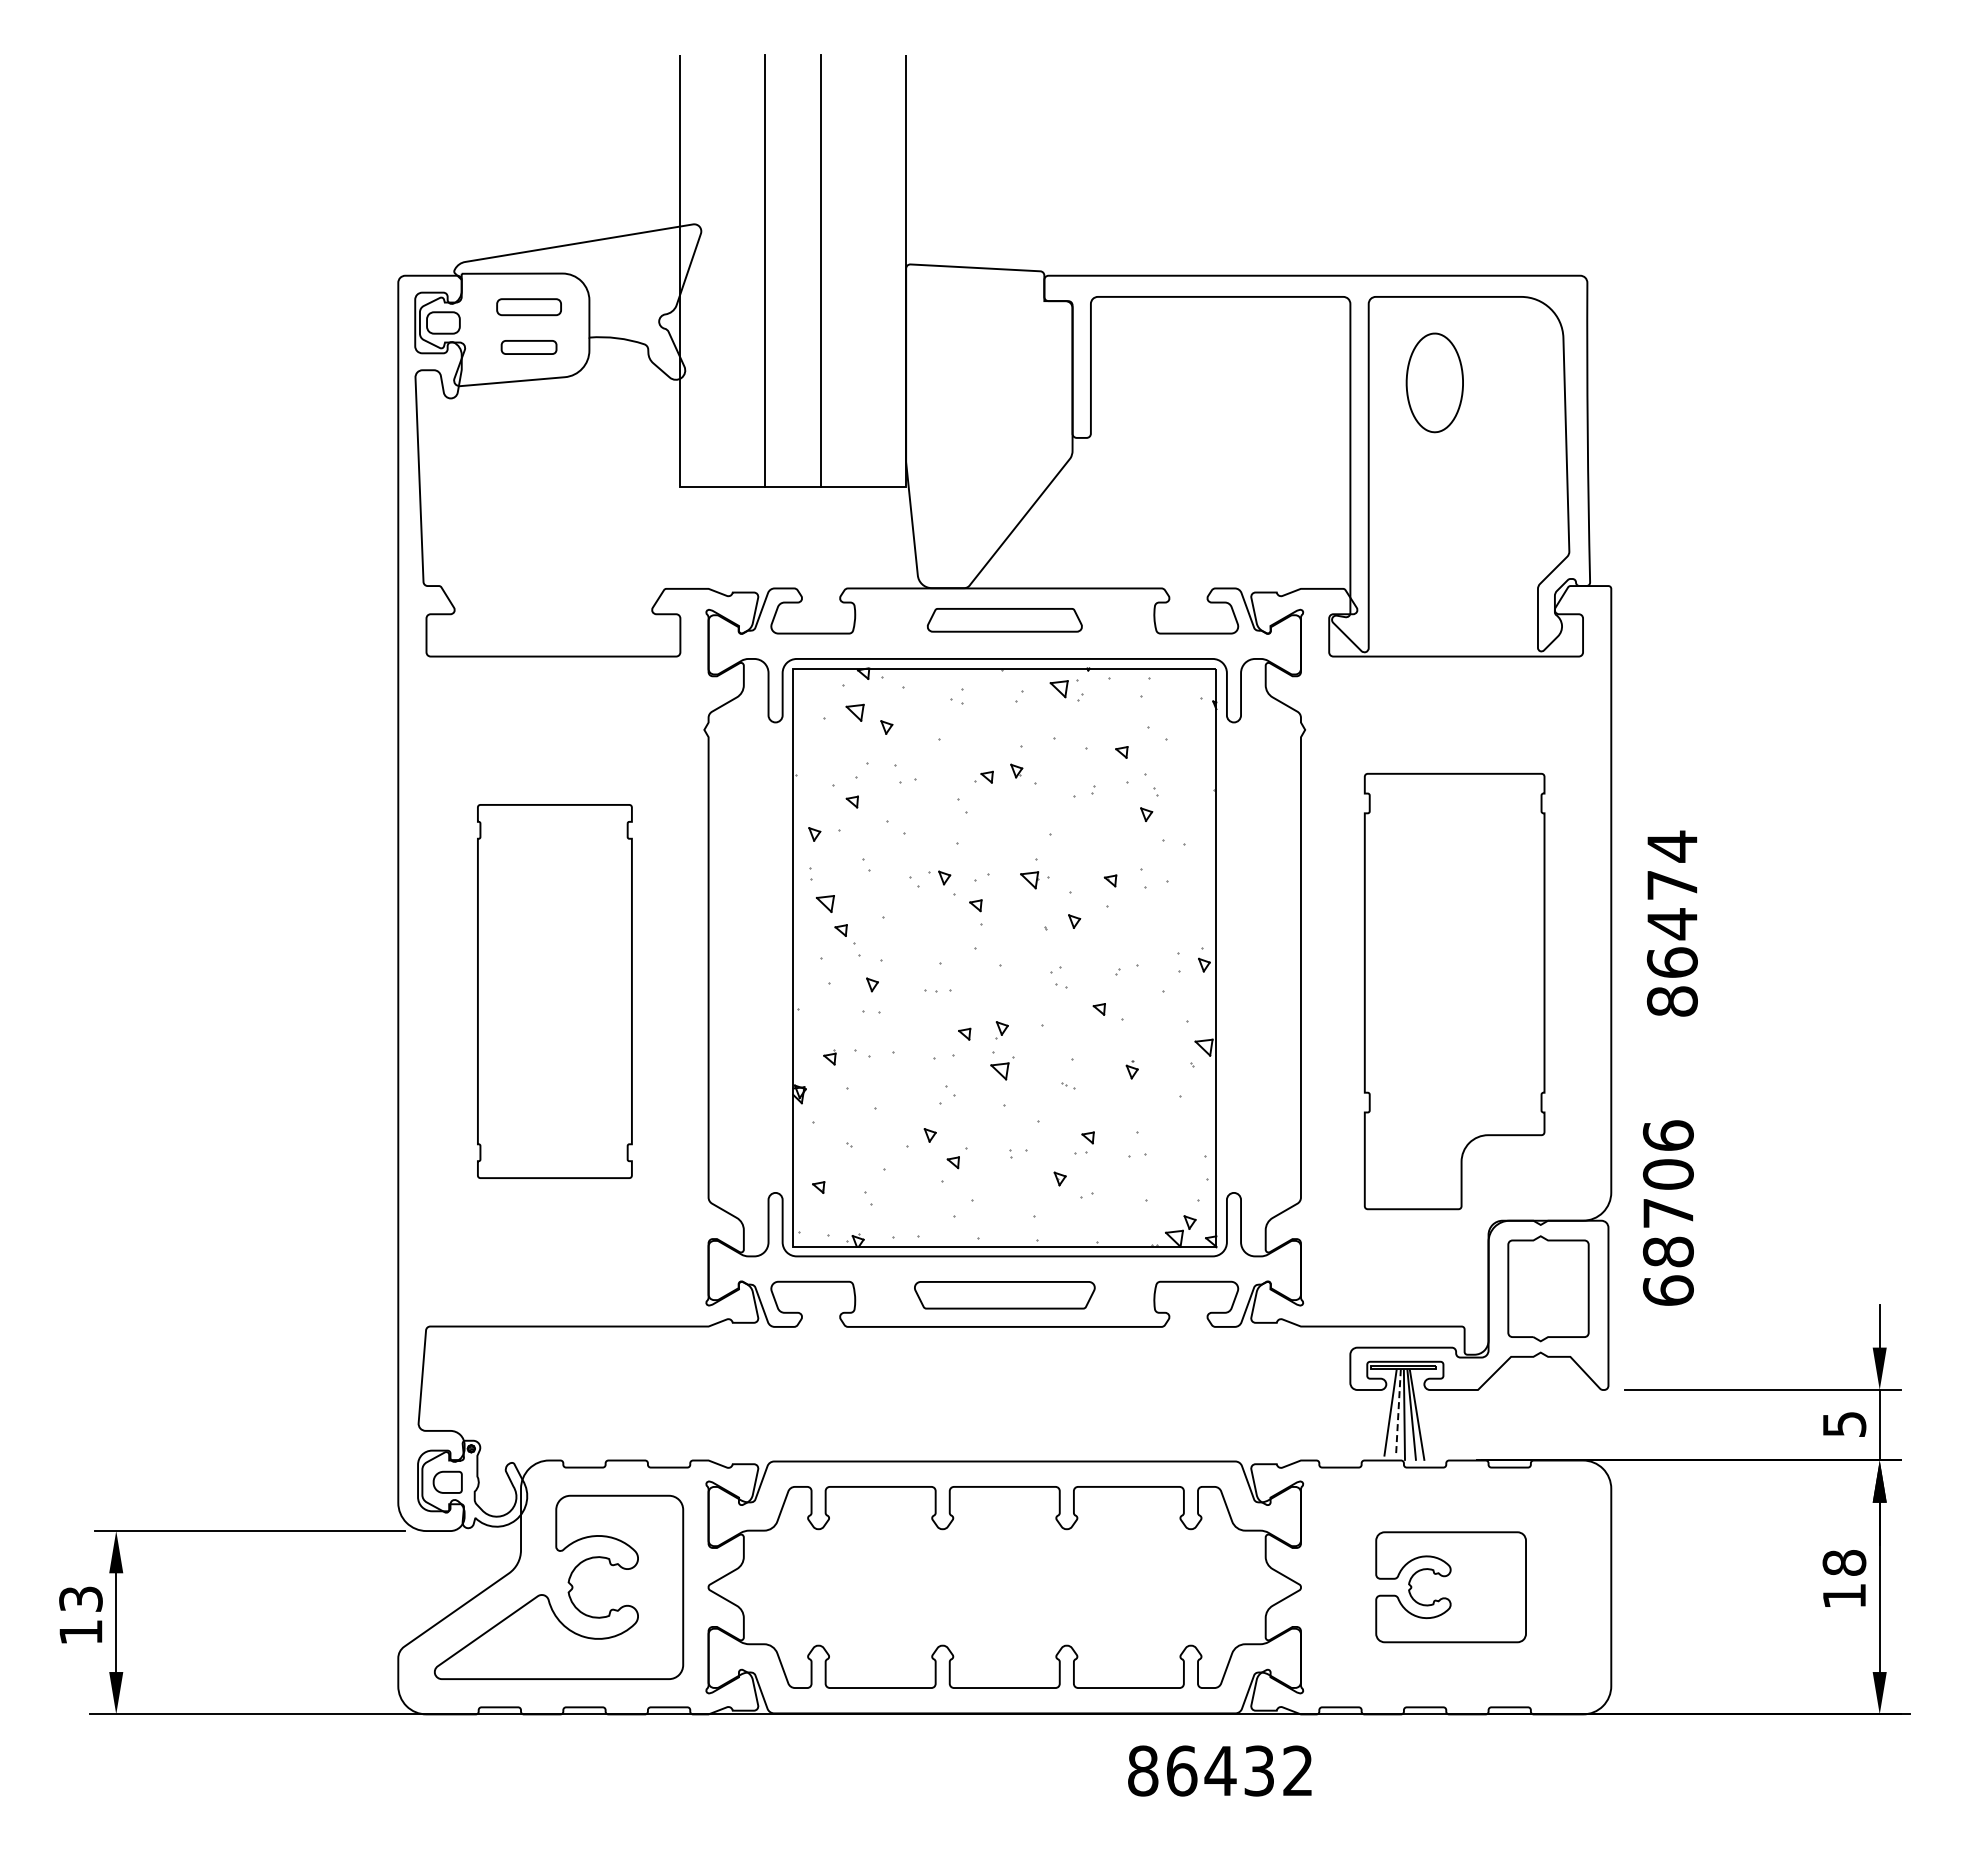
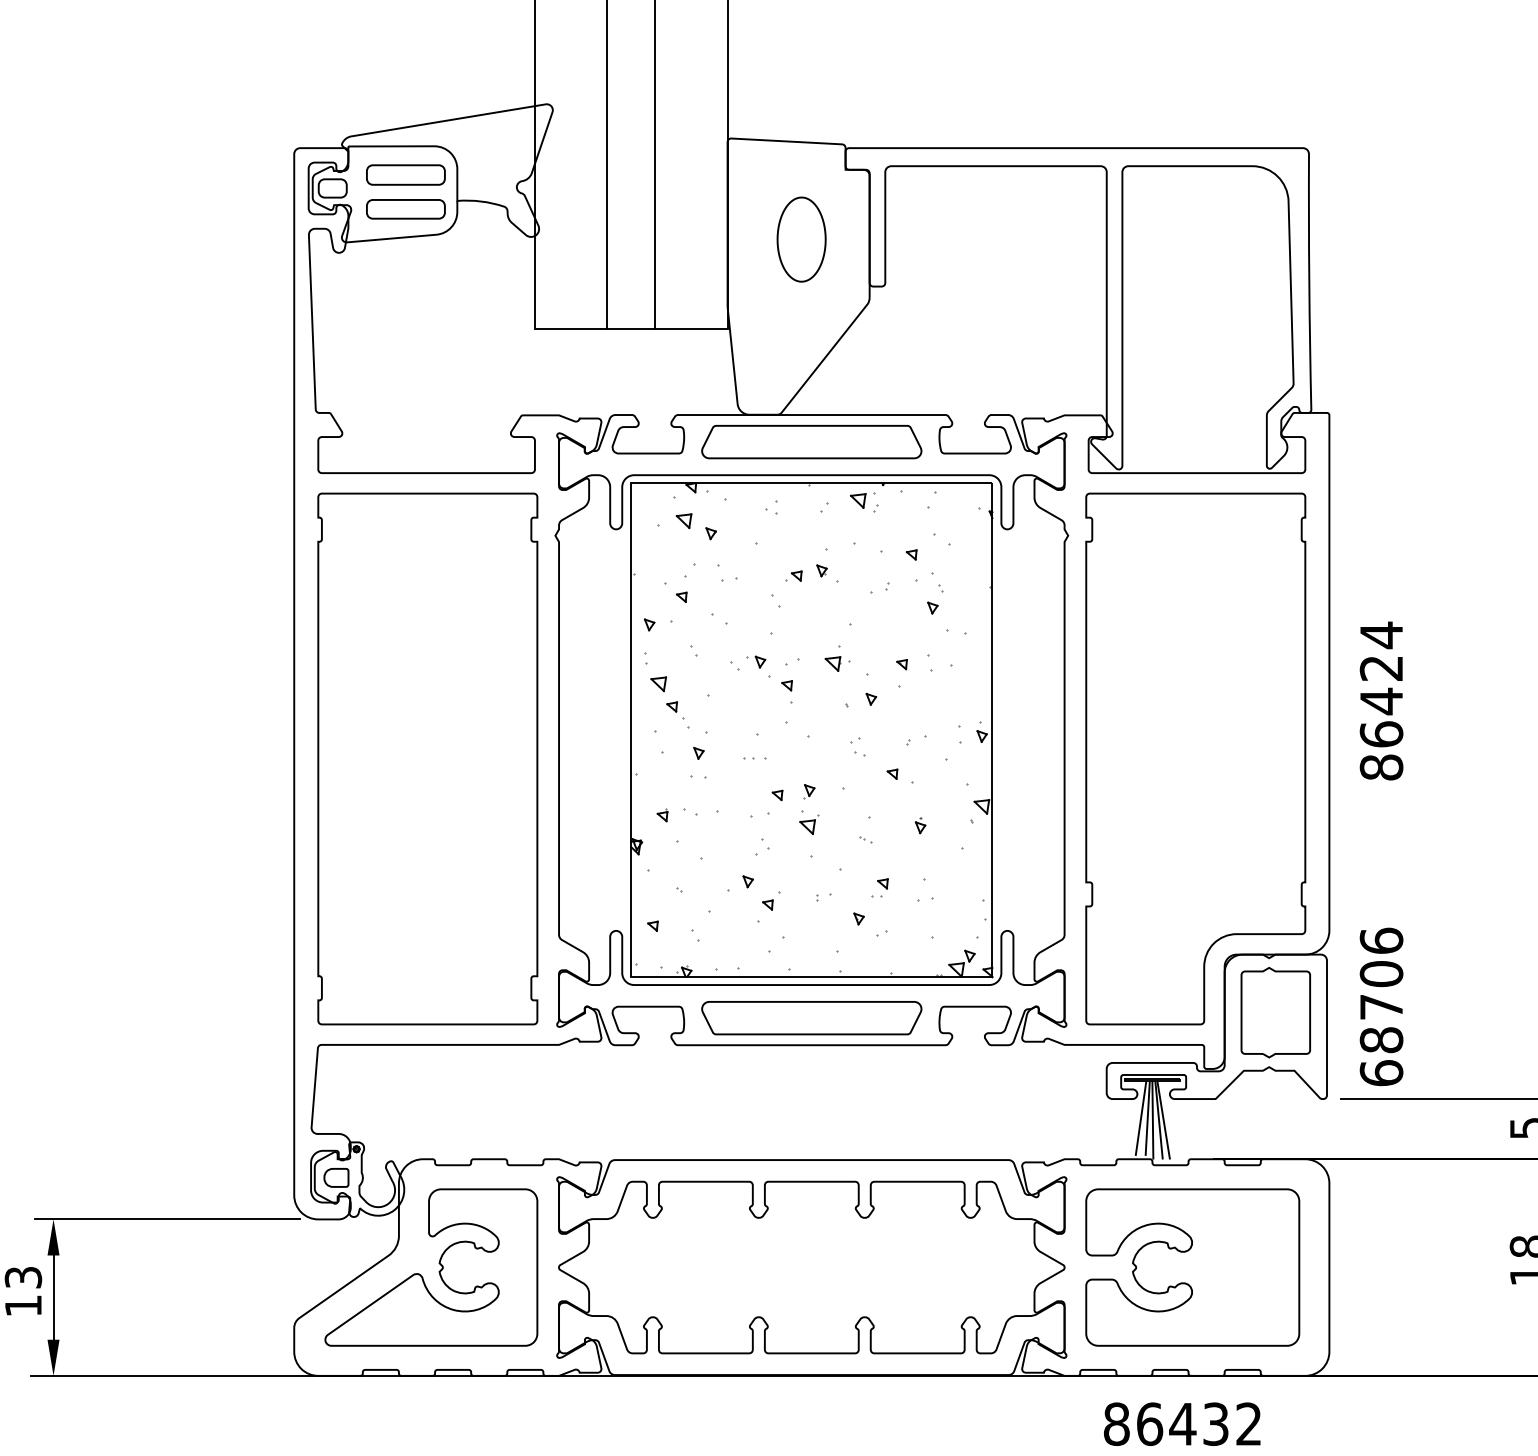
part: (528, 306) -> (405, 174), size x1.43
part: (528, 347) -> (405, 209), size x1.67
part: (1434, 382) -> (801, 239), moved
part: (1004, 620) -> (811, 442), size x1.67
text: (1671, 885) -> (1380, 668), 86474 -> 86424
part: (554, 991) -> (427, 758), size x1.67
part: (1454, 991) -> (1195, 758), size x1.43
text: (1667, 1212) -> (1380, 1006), moved
part: (1004, 1295) -> (811, 1018), size x1.43
line: (1398, 1412) -> (1147, 1118), dashed -> solid
part: (1450, 1586) -> (1192, 1266), size x1.67
text: (1219, 1770) -> (1181, 1423), moved

